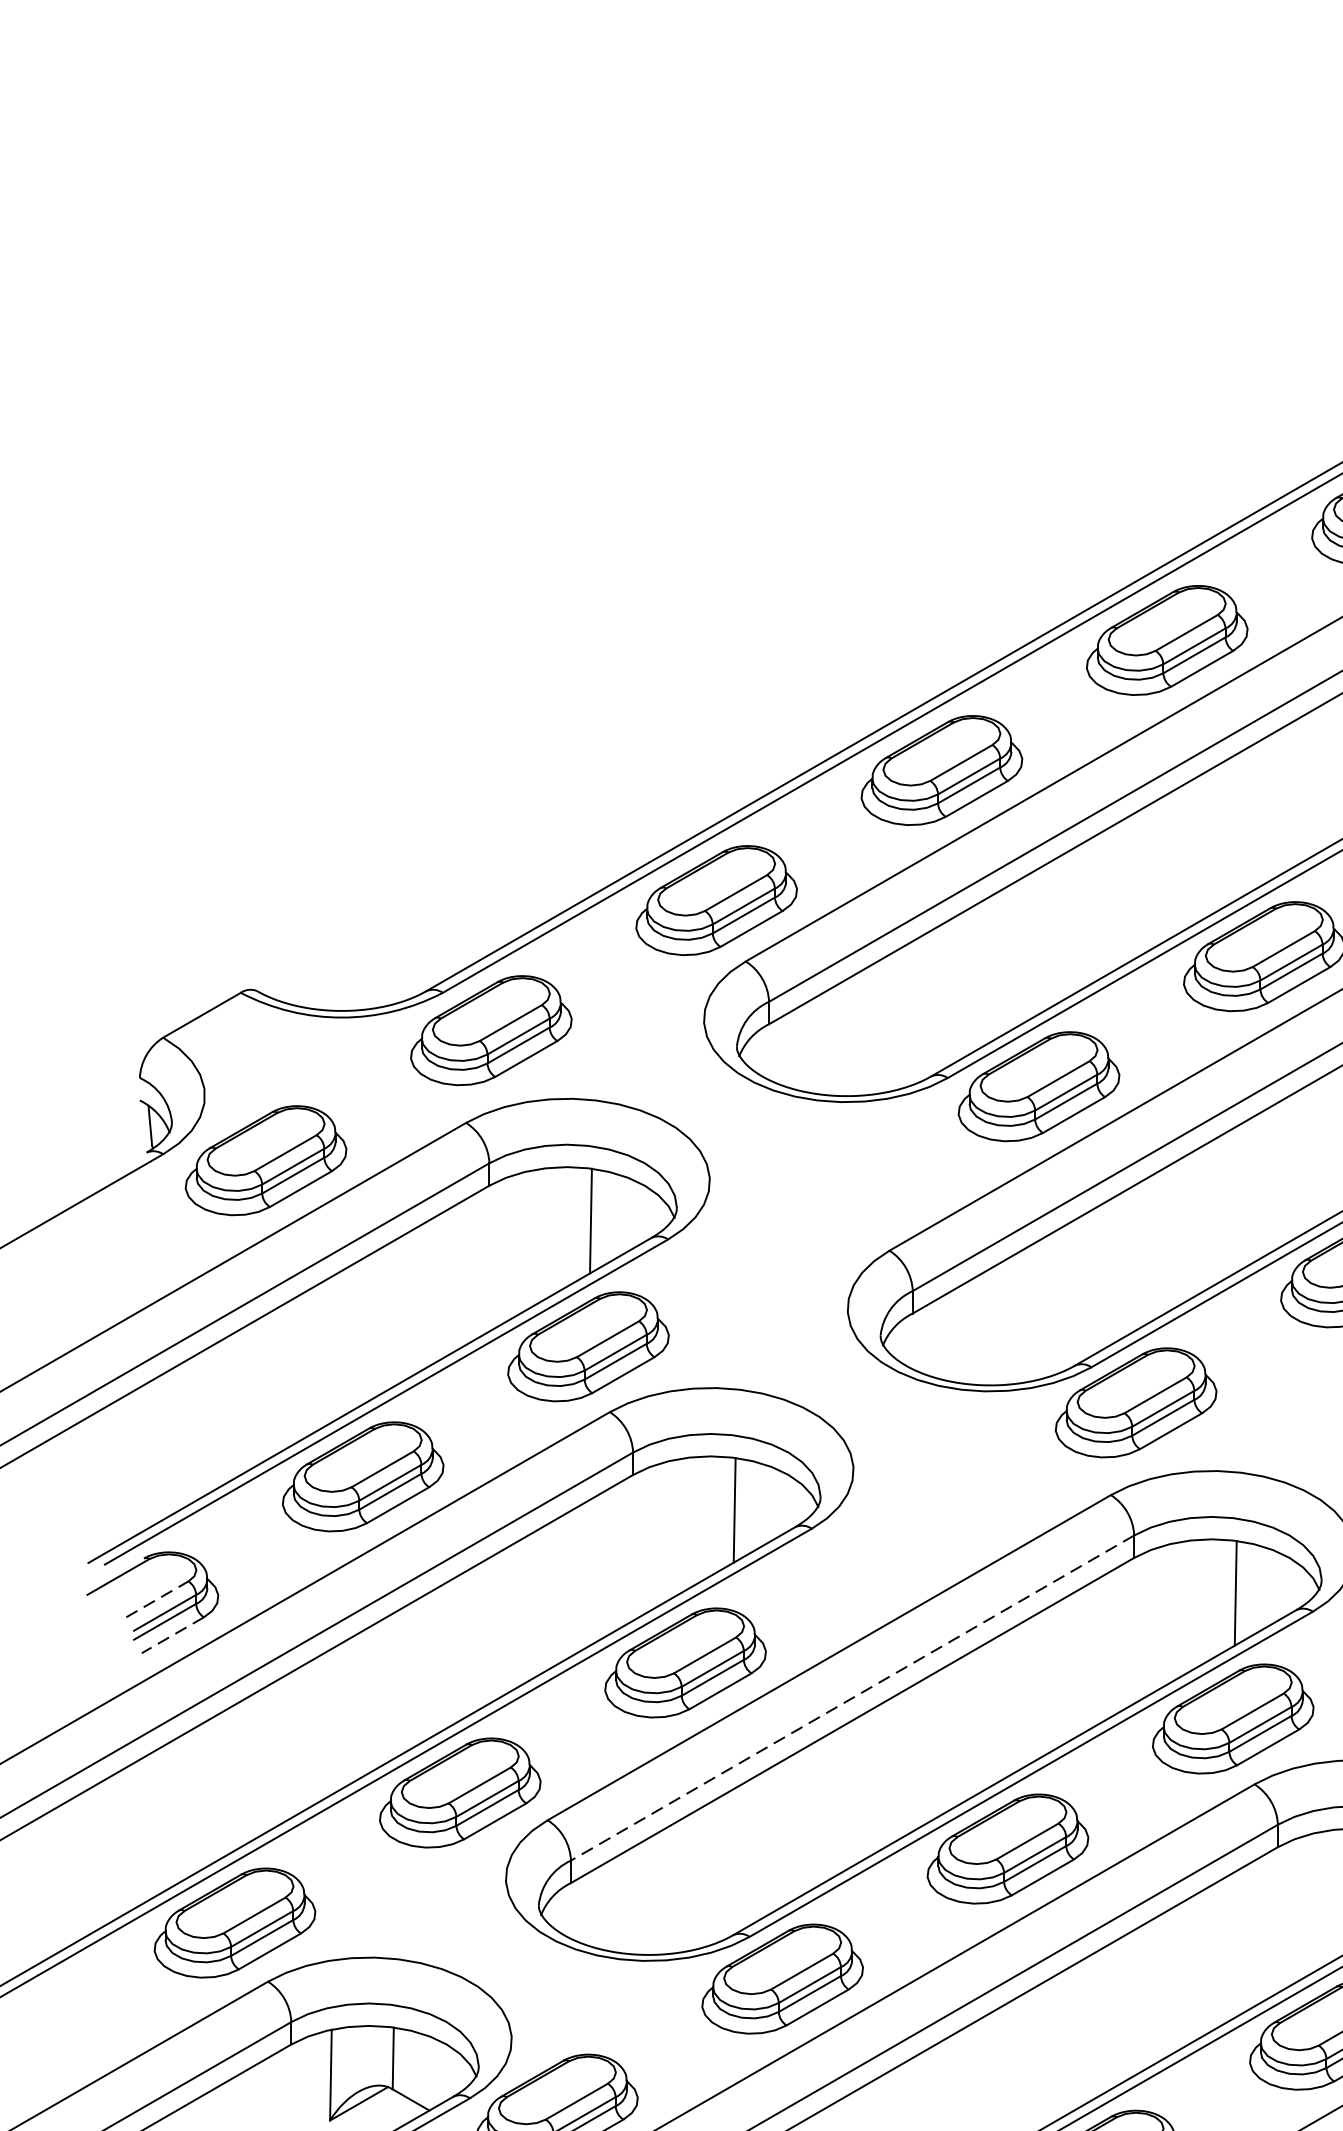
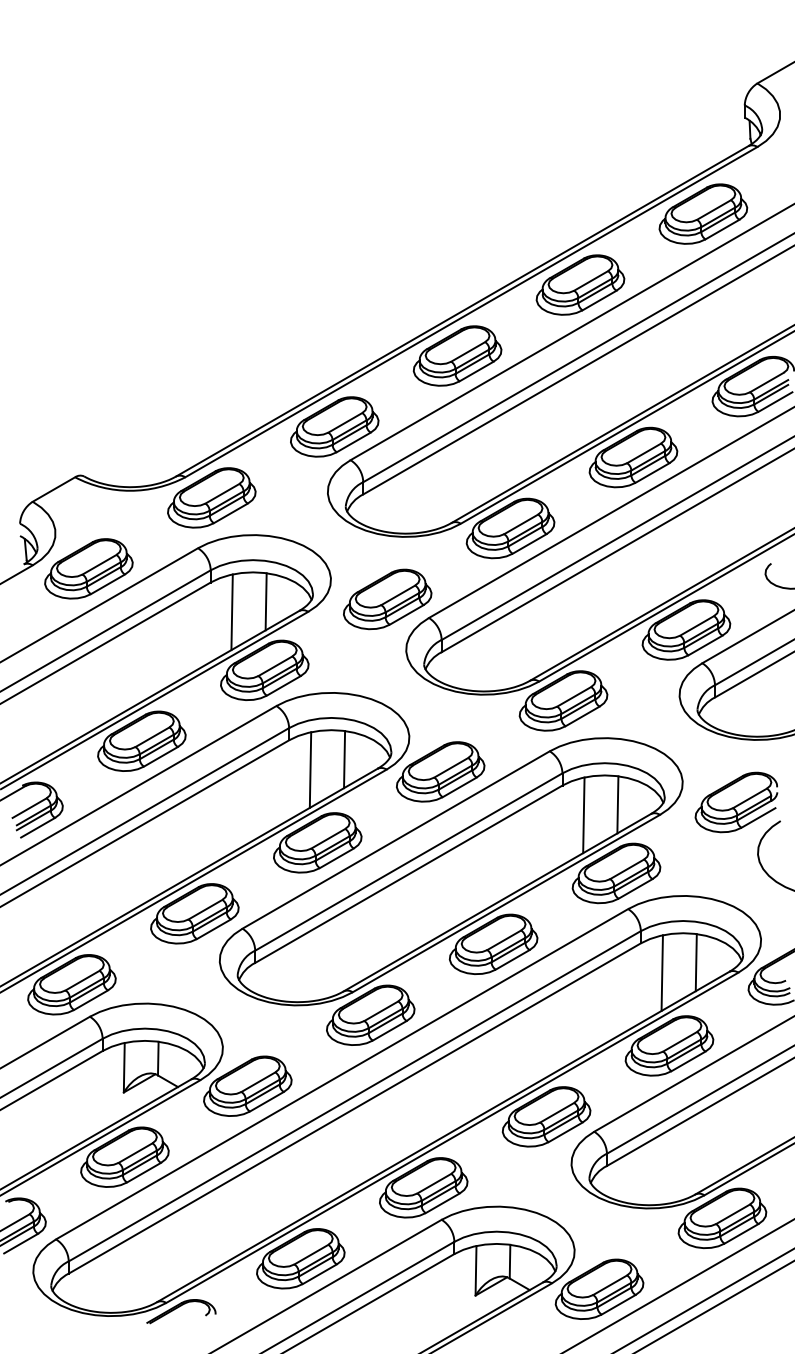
part: (813, 1216) -> (387, 599), added
line: (527, 1240) -> (231, 612), added
line: (672, 1528) -> (310, 769), added
part: (910, 1532) -> (440, 771), added
line: (157, 1599) -> (29, 808), dashed -> solid
line: (1172, 1612) -> (583, 815), added
line: (173, 1634) -> (38, 827), dashed -> solid
line: (851, 1698) -> (408, 862), dashed -> solid
line: (1315, 1900) -> (661, 972), added

